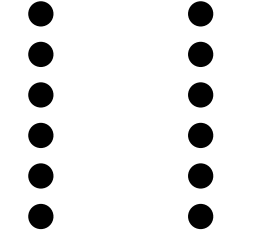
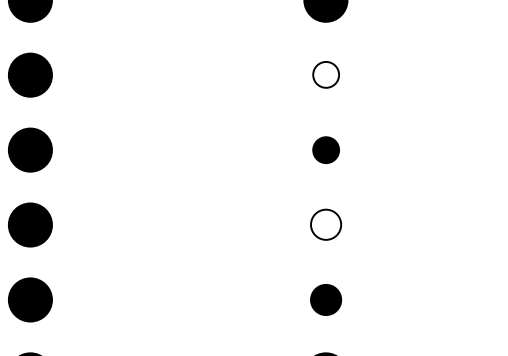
part: (200, 53) -> (325, 73), size x0.6
part: (200, 94) -> (325, 149), size x0.6
part: (200, 134) -> (325, 223), size x0.7
part: (200, 175) -> (325, 299), size x0.7

